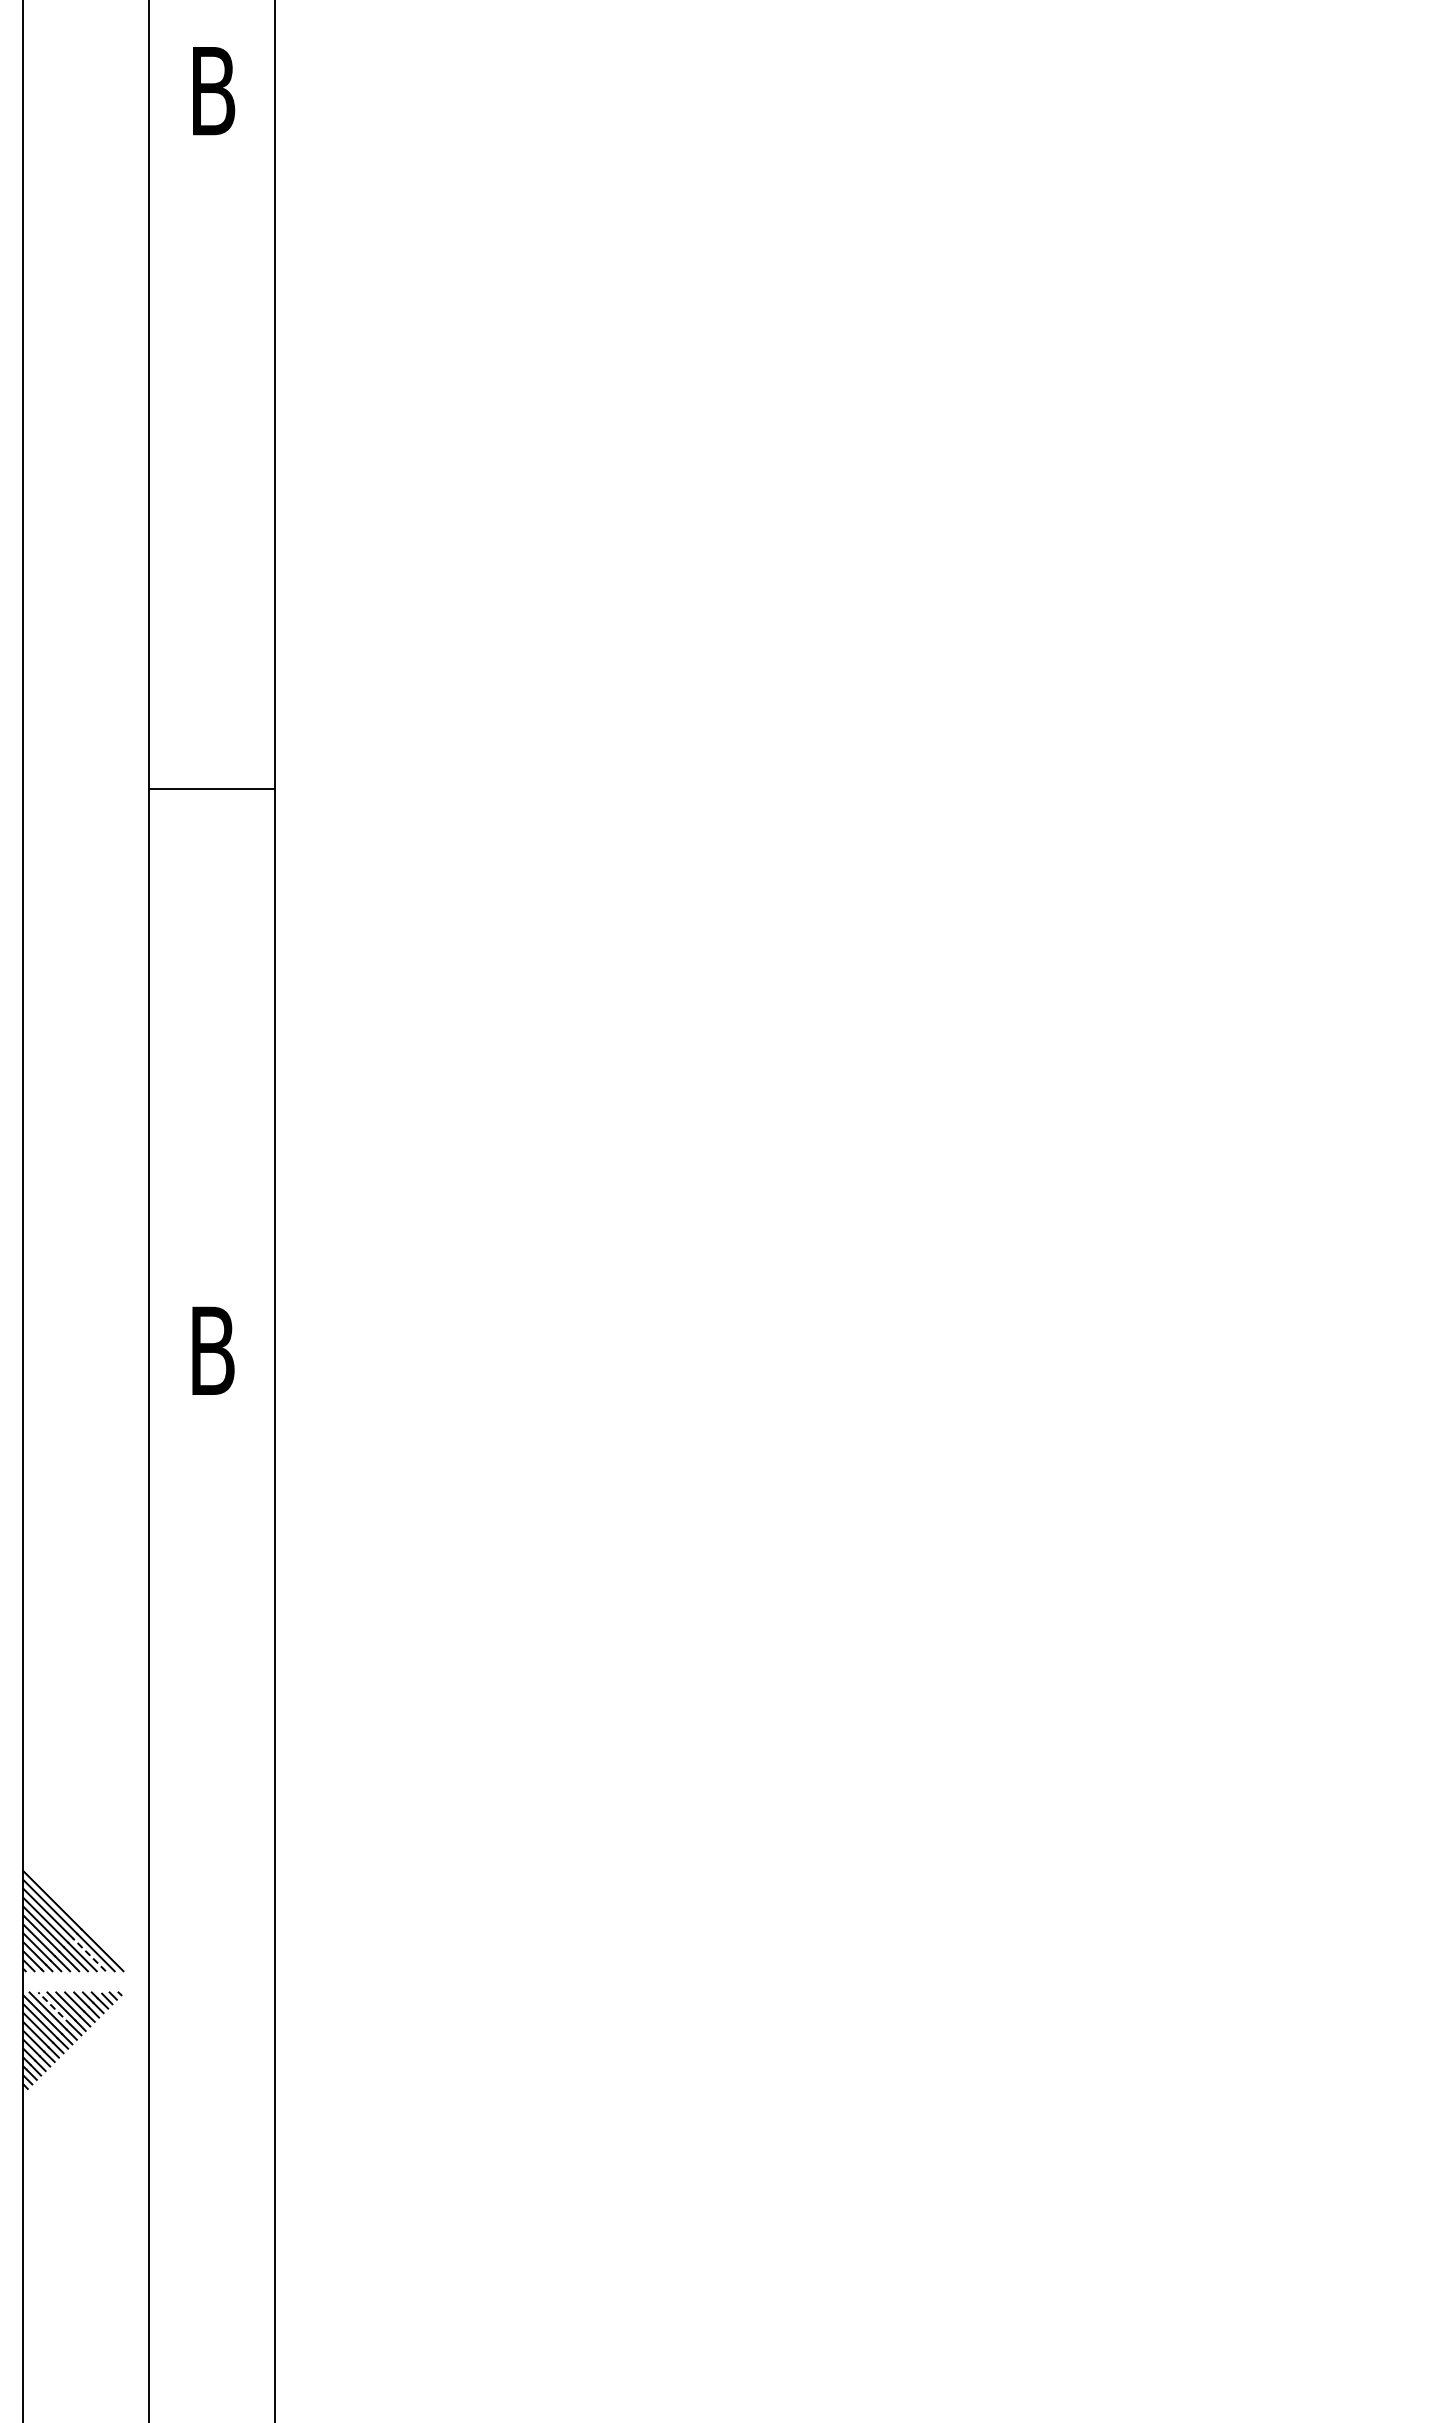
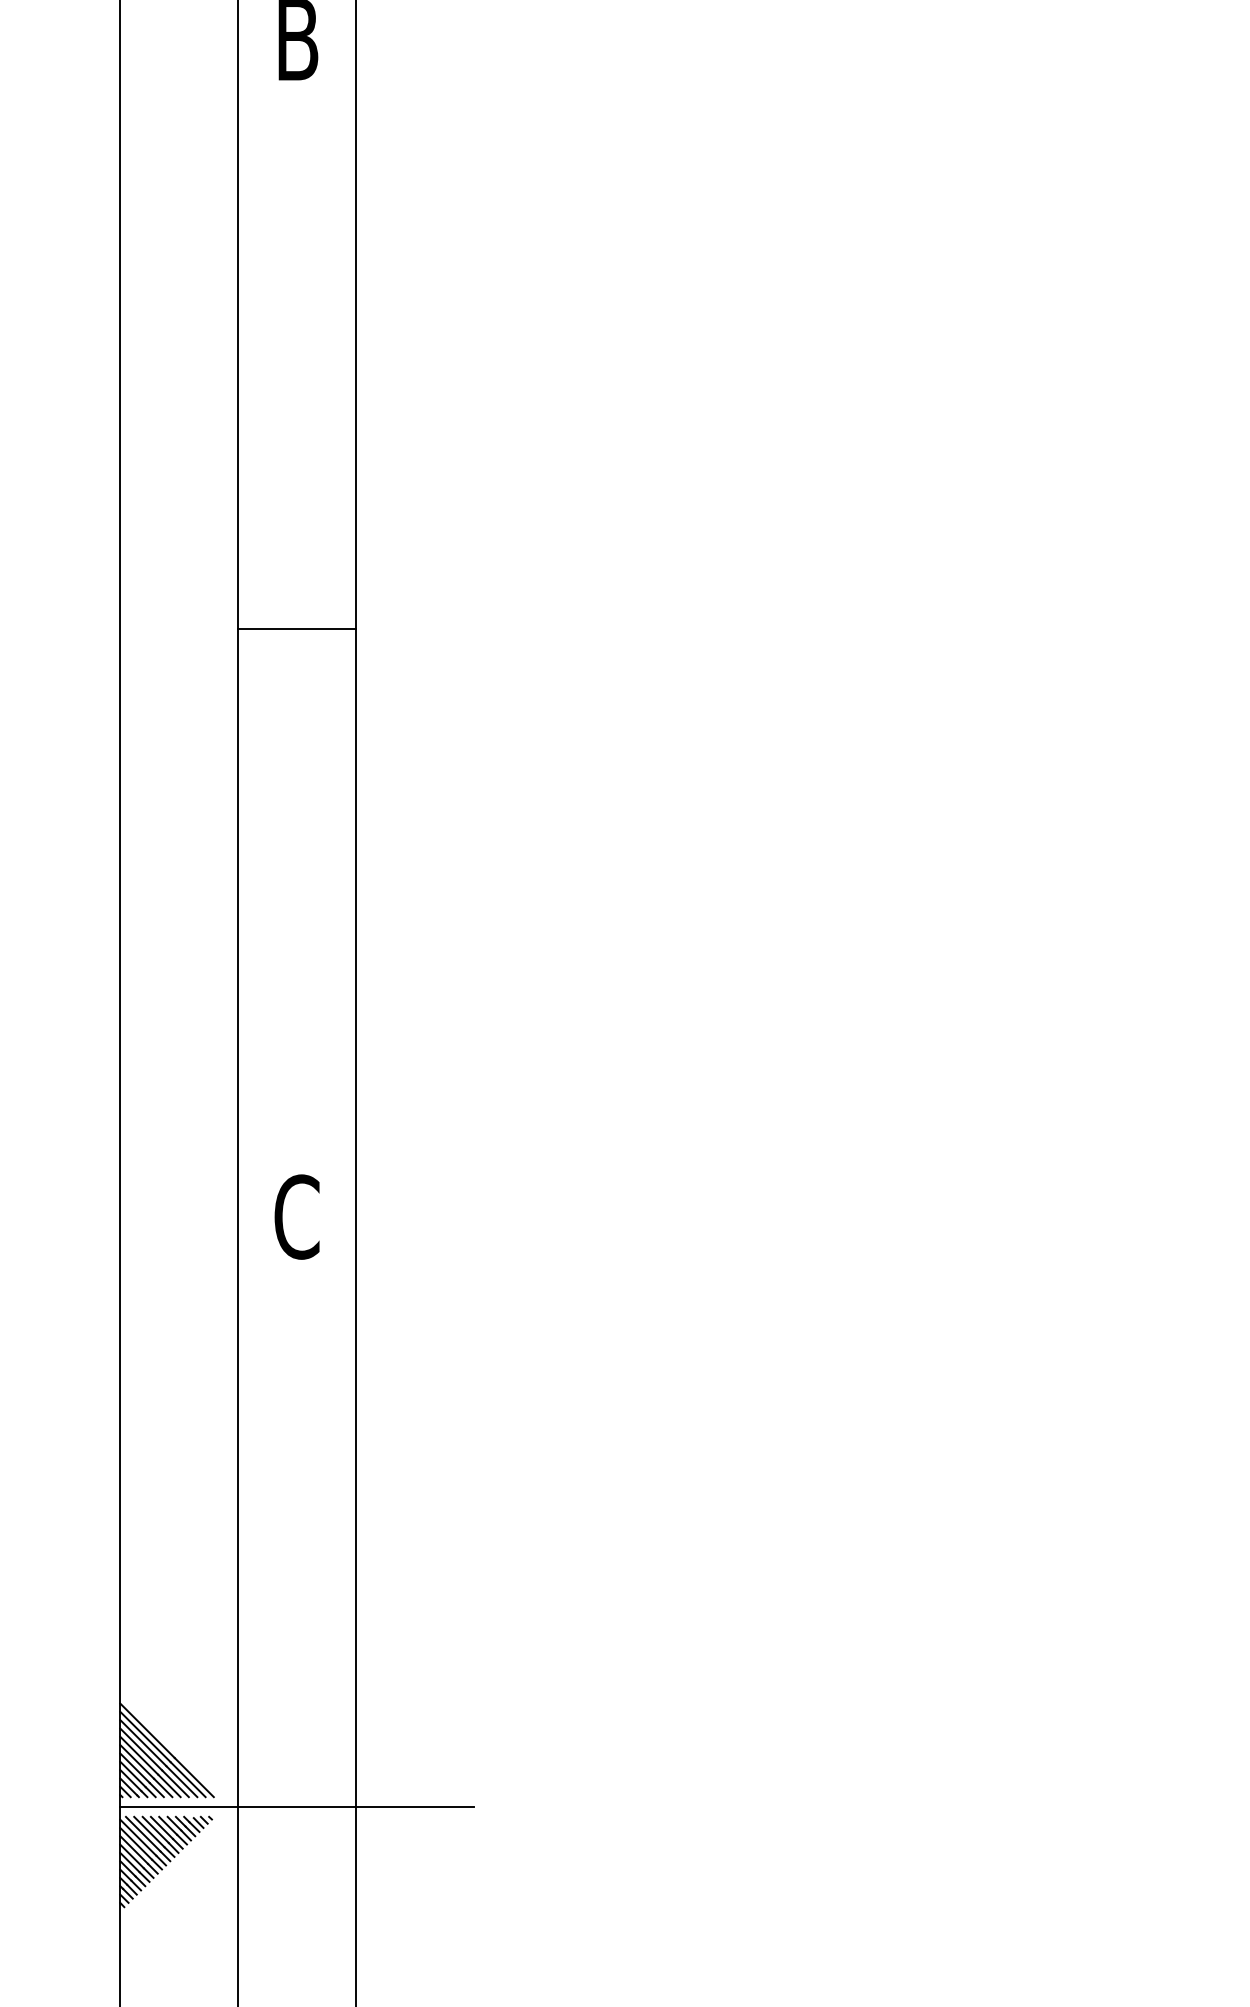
line: (212, 789) -> (297, 629), moved
text: (212, 1350) -> (297, 1216), B -> C
line: (89, 1954) -> (182, 1781), dashed -> solid
line: (212, 1981) -> (297, 1806), added
line: (54, 2008) -> (149, 1831), dashed -> solid

